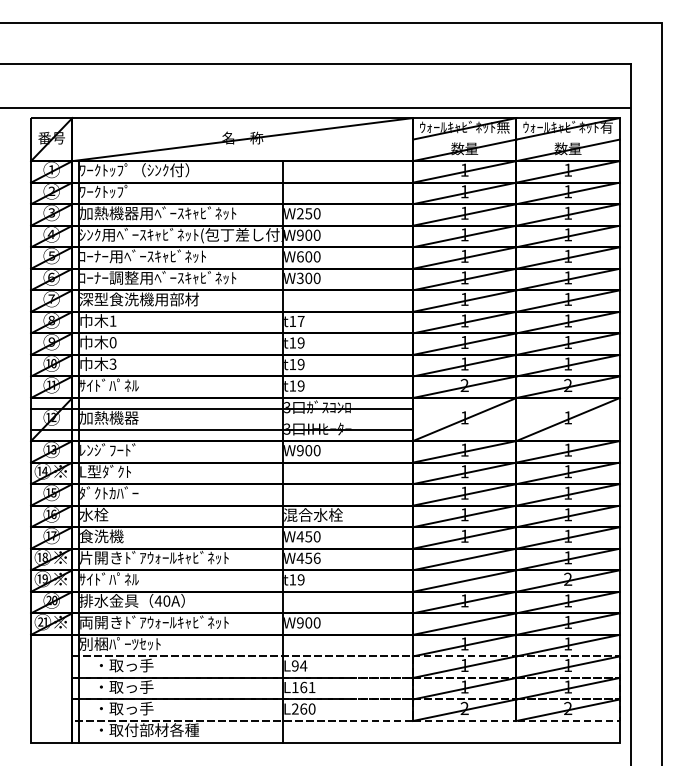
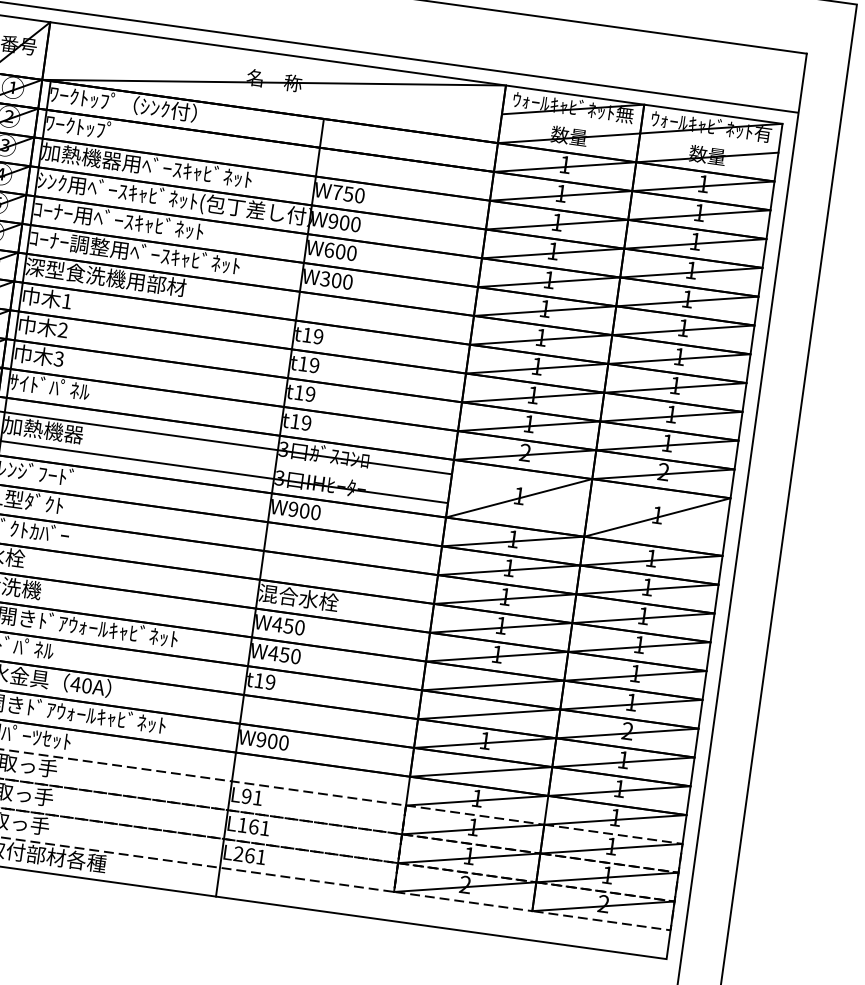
text: (300, 213) -> (337, 192), W250 -> W750
text: (300, 321) -> (317, 336), t17 -> t19
text: (112, 342) -> (62, 329), 0 -> 2
text: (316, 557) -> (295, 655), W456 -> W450
text: (303, 665) -> (257, 797), L94 -> L91
text: (311, 708) -> (260, 856), L260 -> L261

